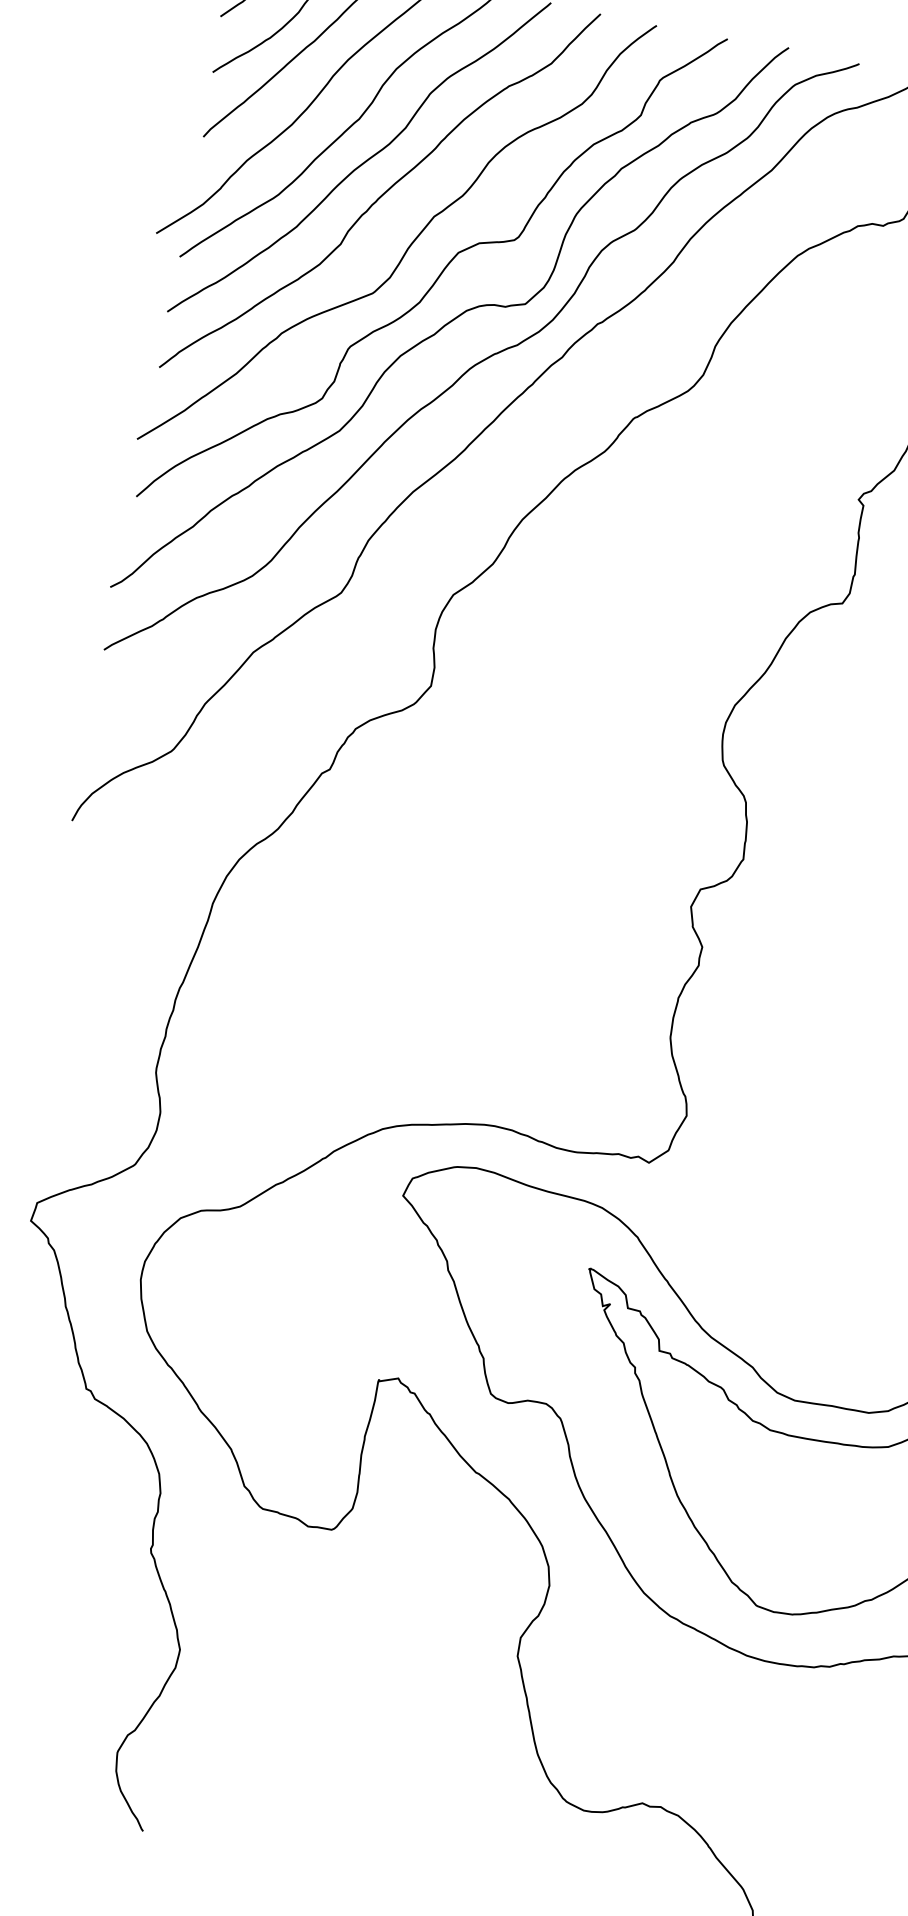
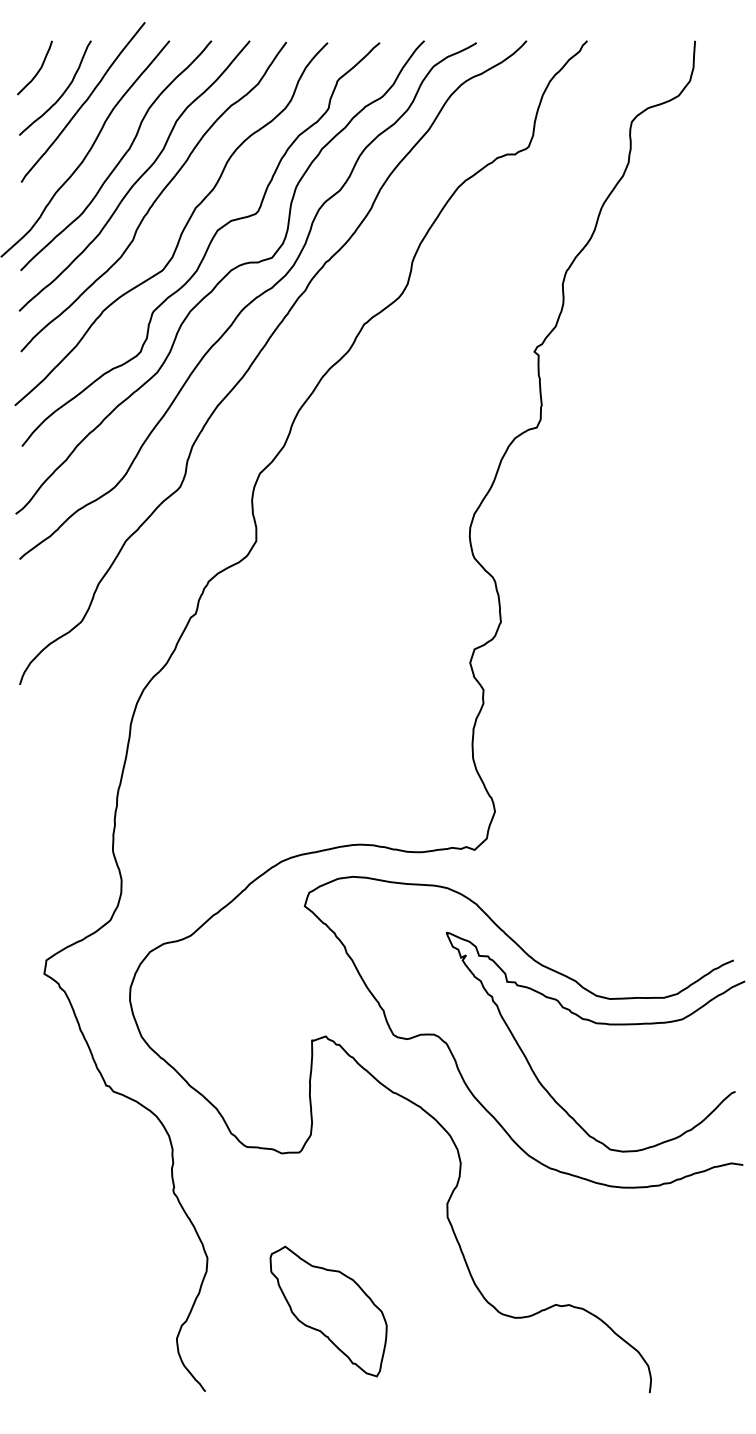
part: (331, 1753) -> (328, 1311), added

